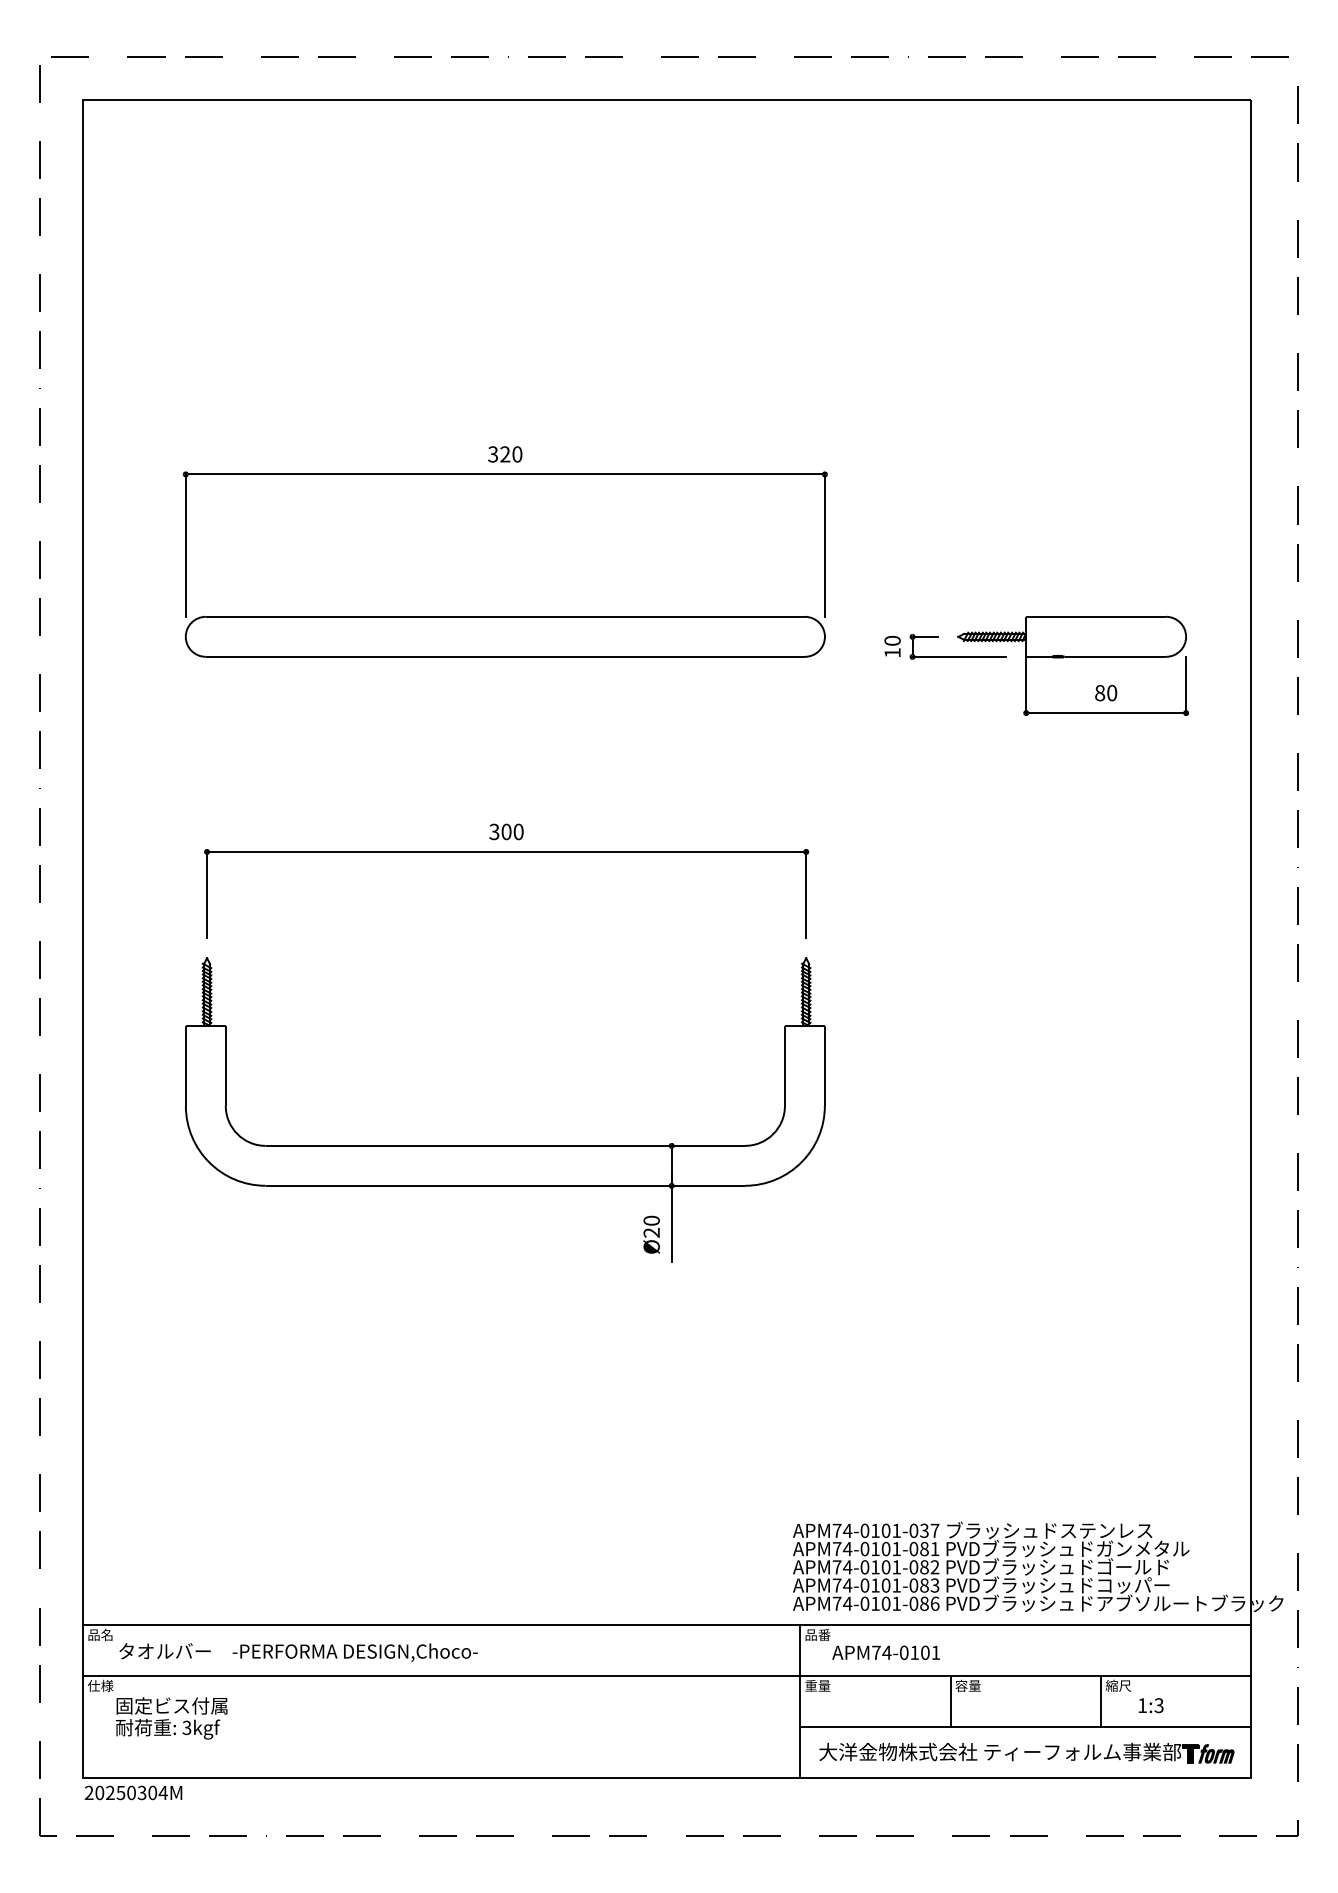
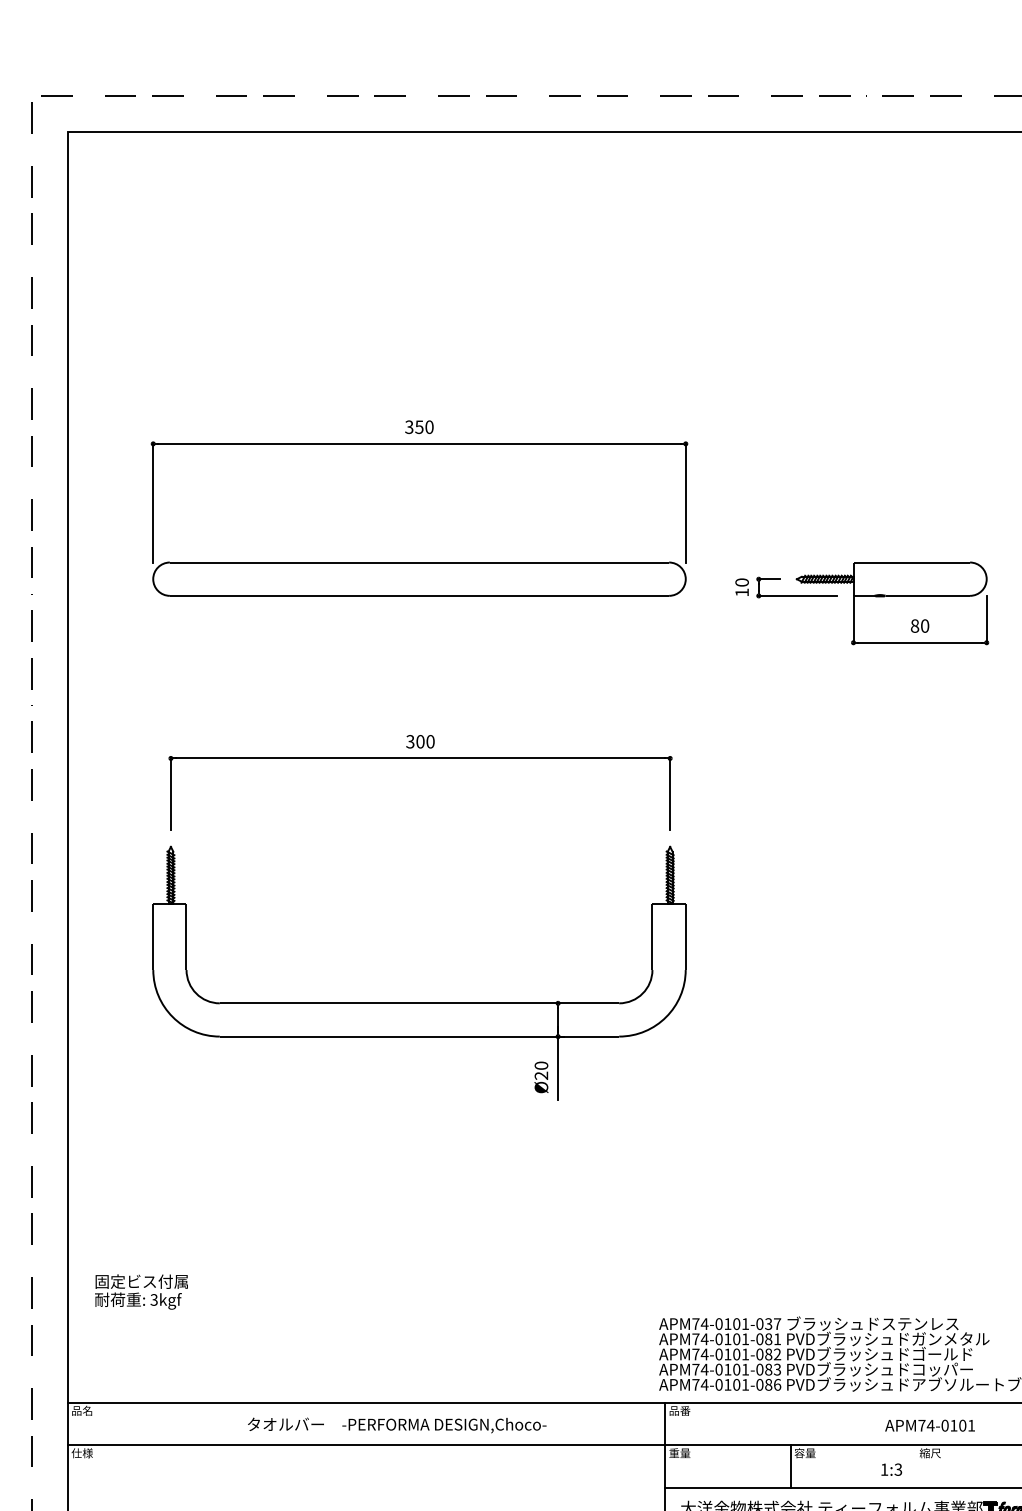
text: (505, 454) -> (419, 427), 320 -> 350
text: (298, 1652) -> (397, 1425), moved
text: (885, 1652) -> (929, 1425), moved
line: (1101, 1701) -> (916, 1466), removed
text: (1150, 1705) -> (891, 1469), moved
text: (171, 1718) -> (141, 1292), moved

